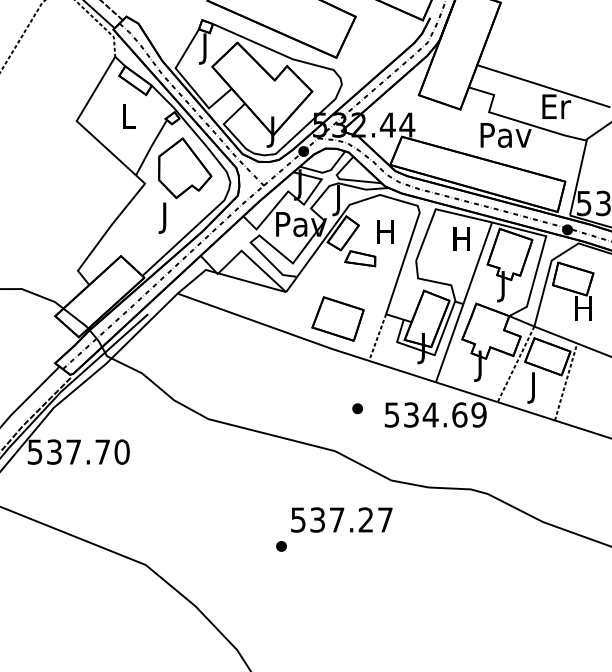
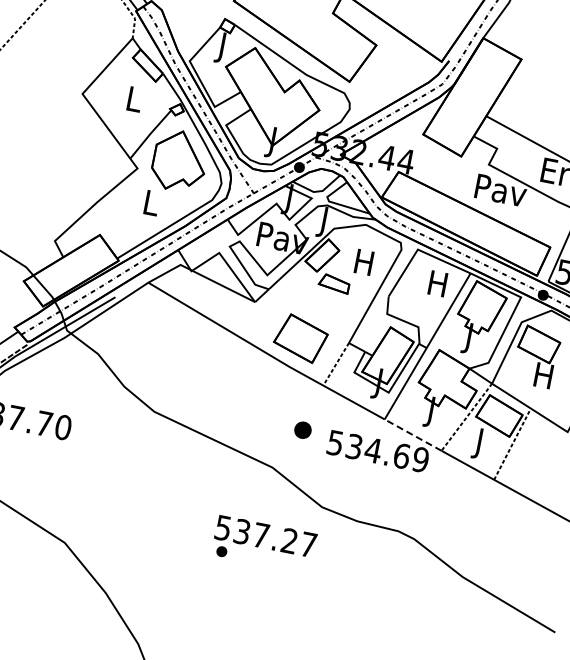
text: (165, 217) -> (151, 205), J -> L
line: (466, 392) -> (412, 435), solid -> dashed
part: (357, 408) -> (302, 430), size x1.6
part: (281, 546) -> (221, 551), moved

